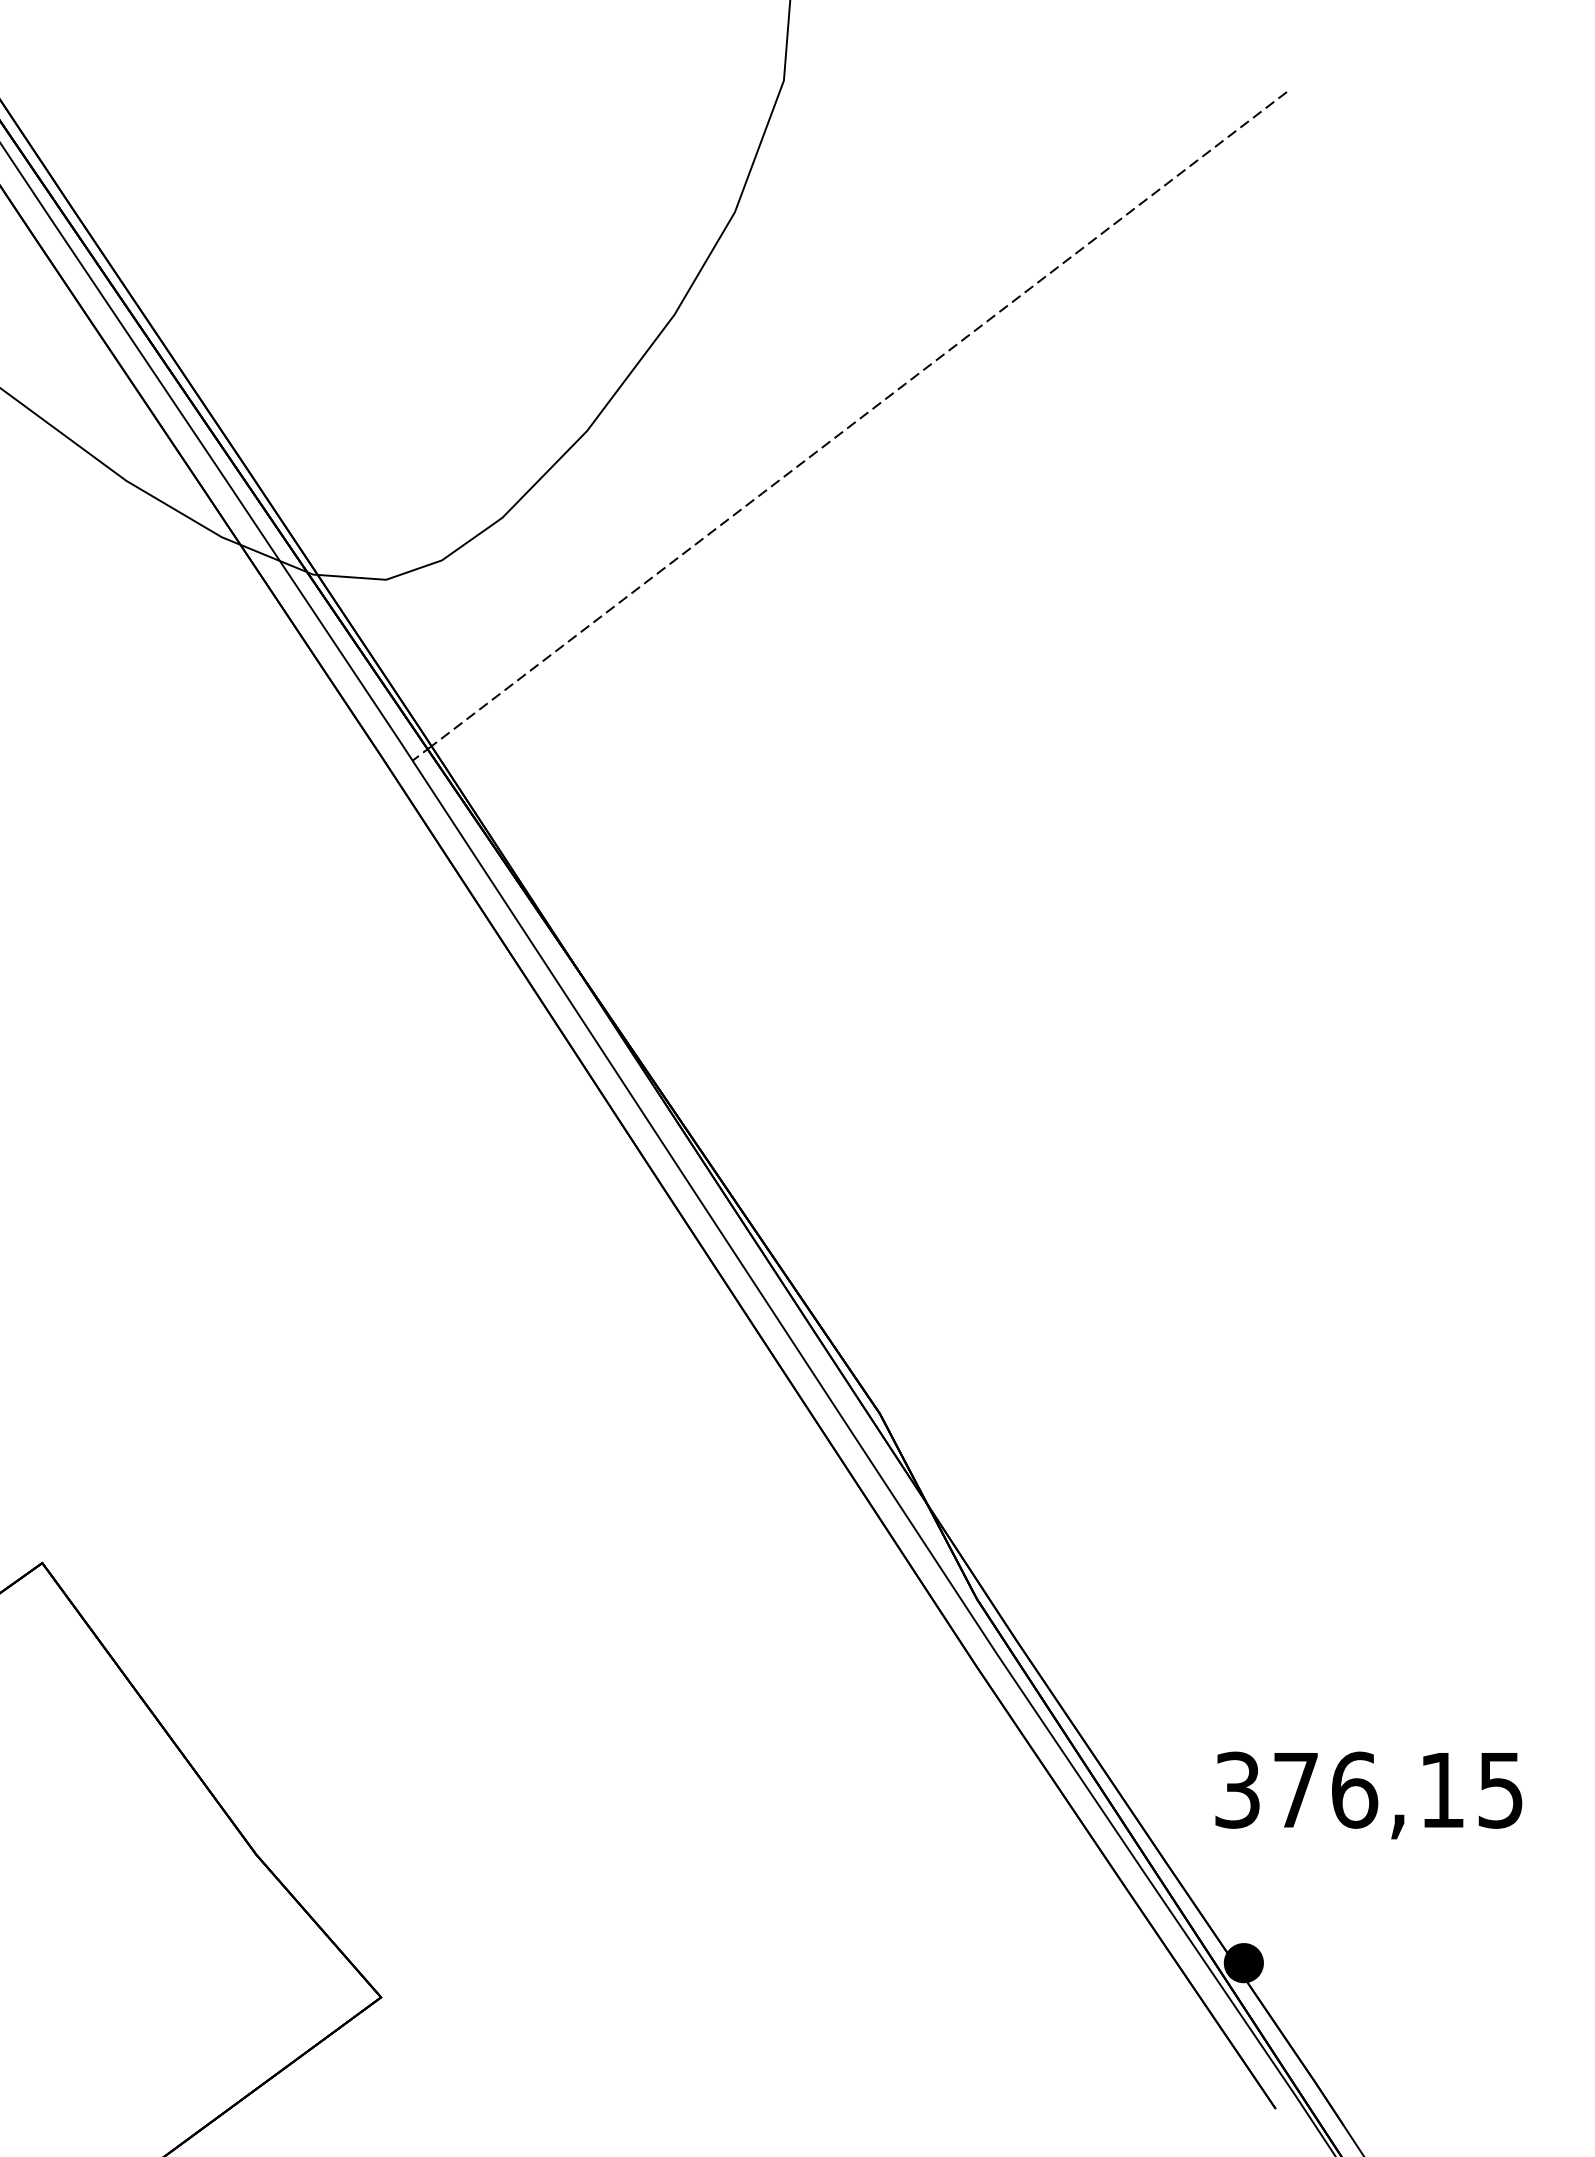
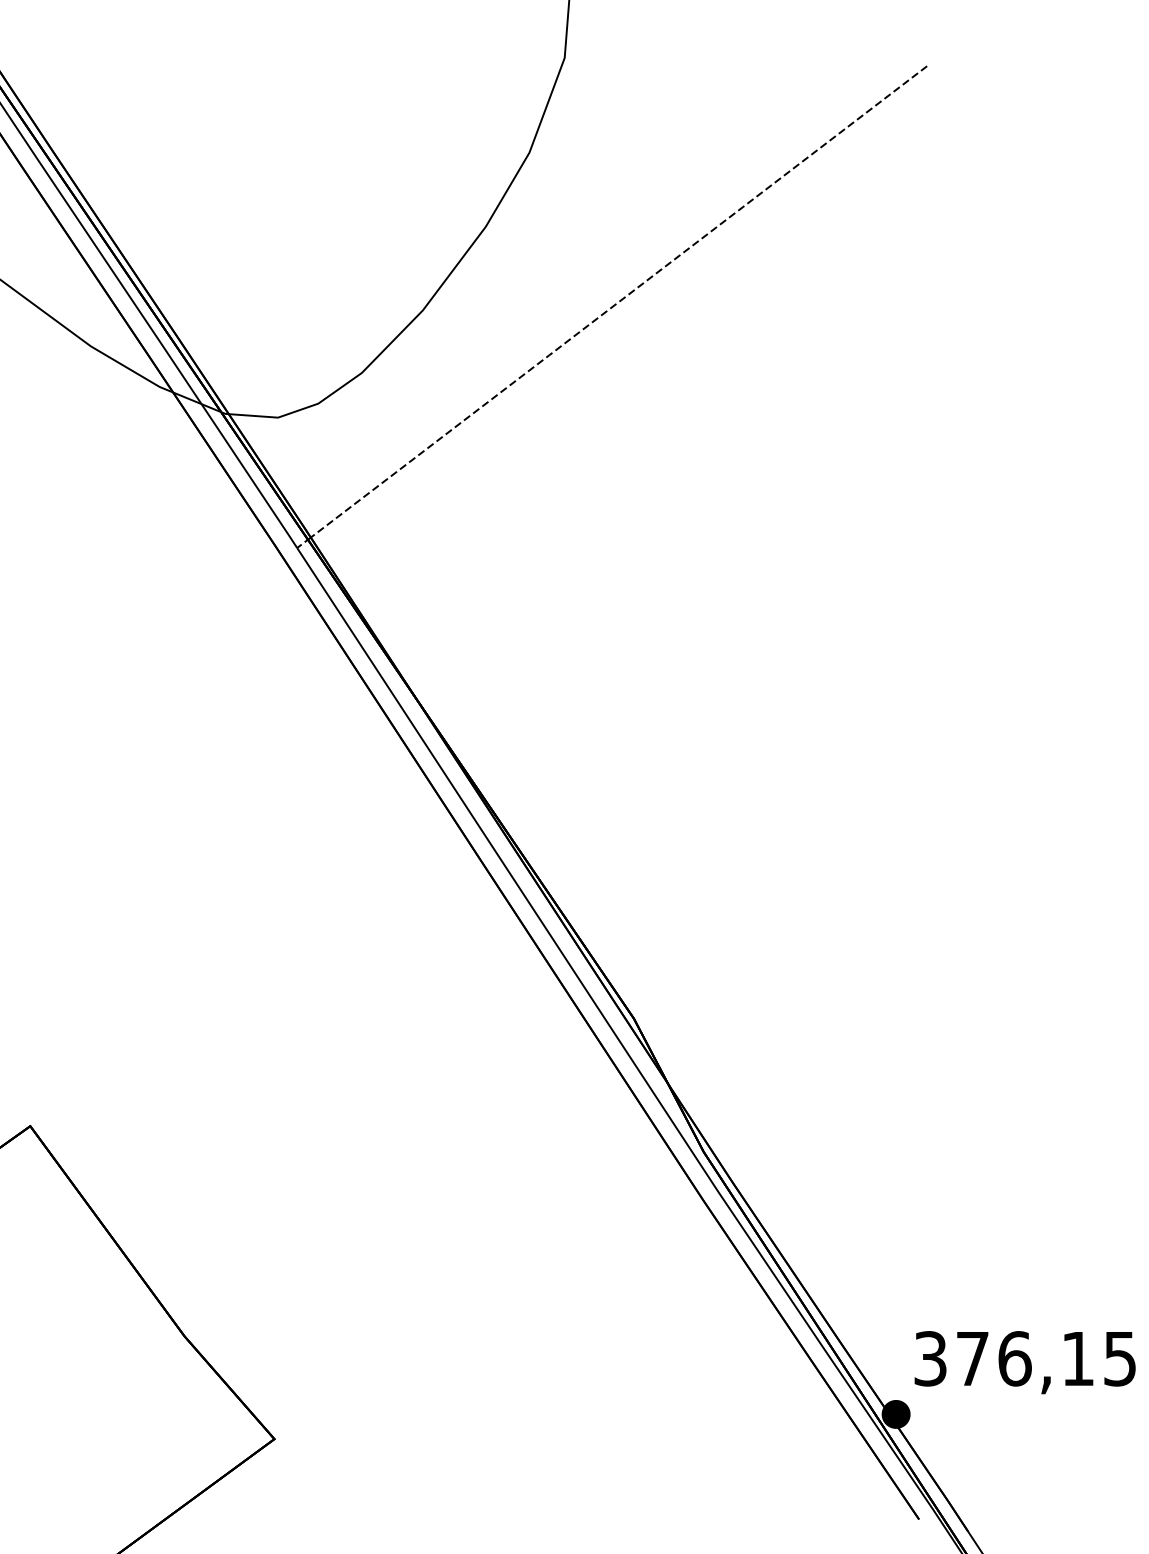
text: (1367, 1795) -> (1024, 1362), moved

